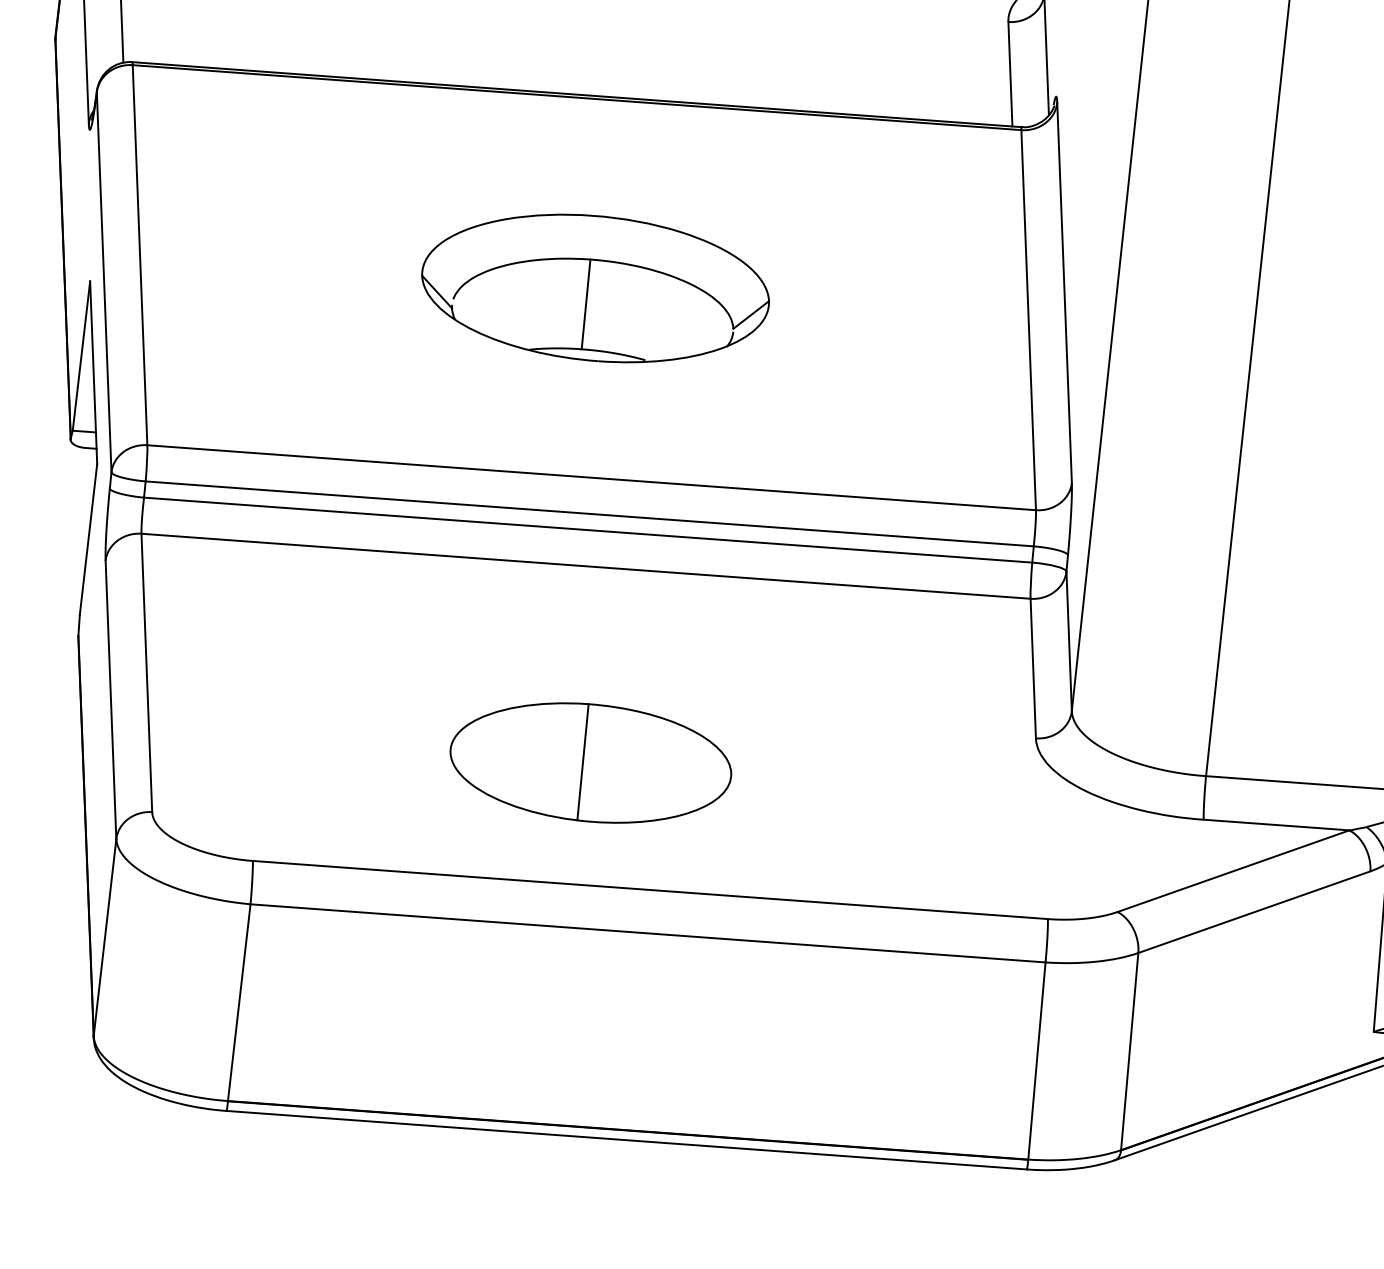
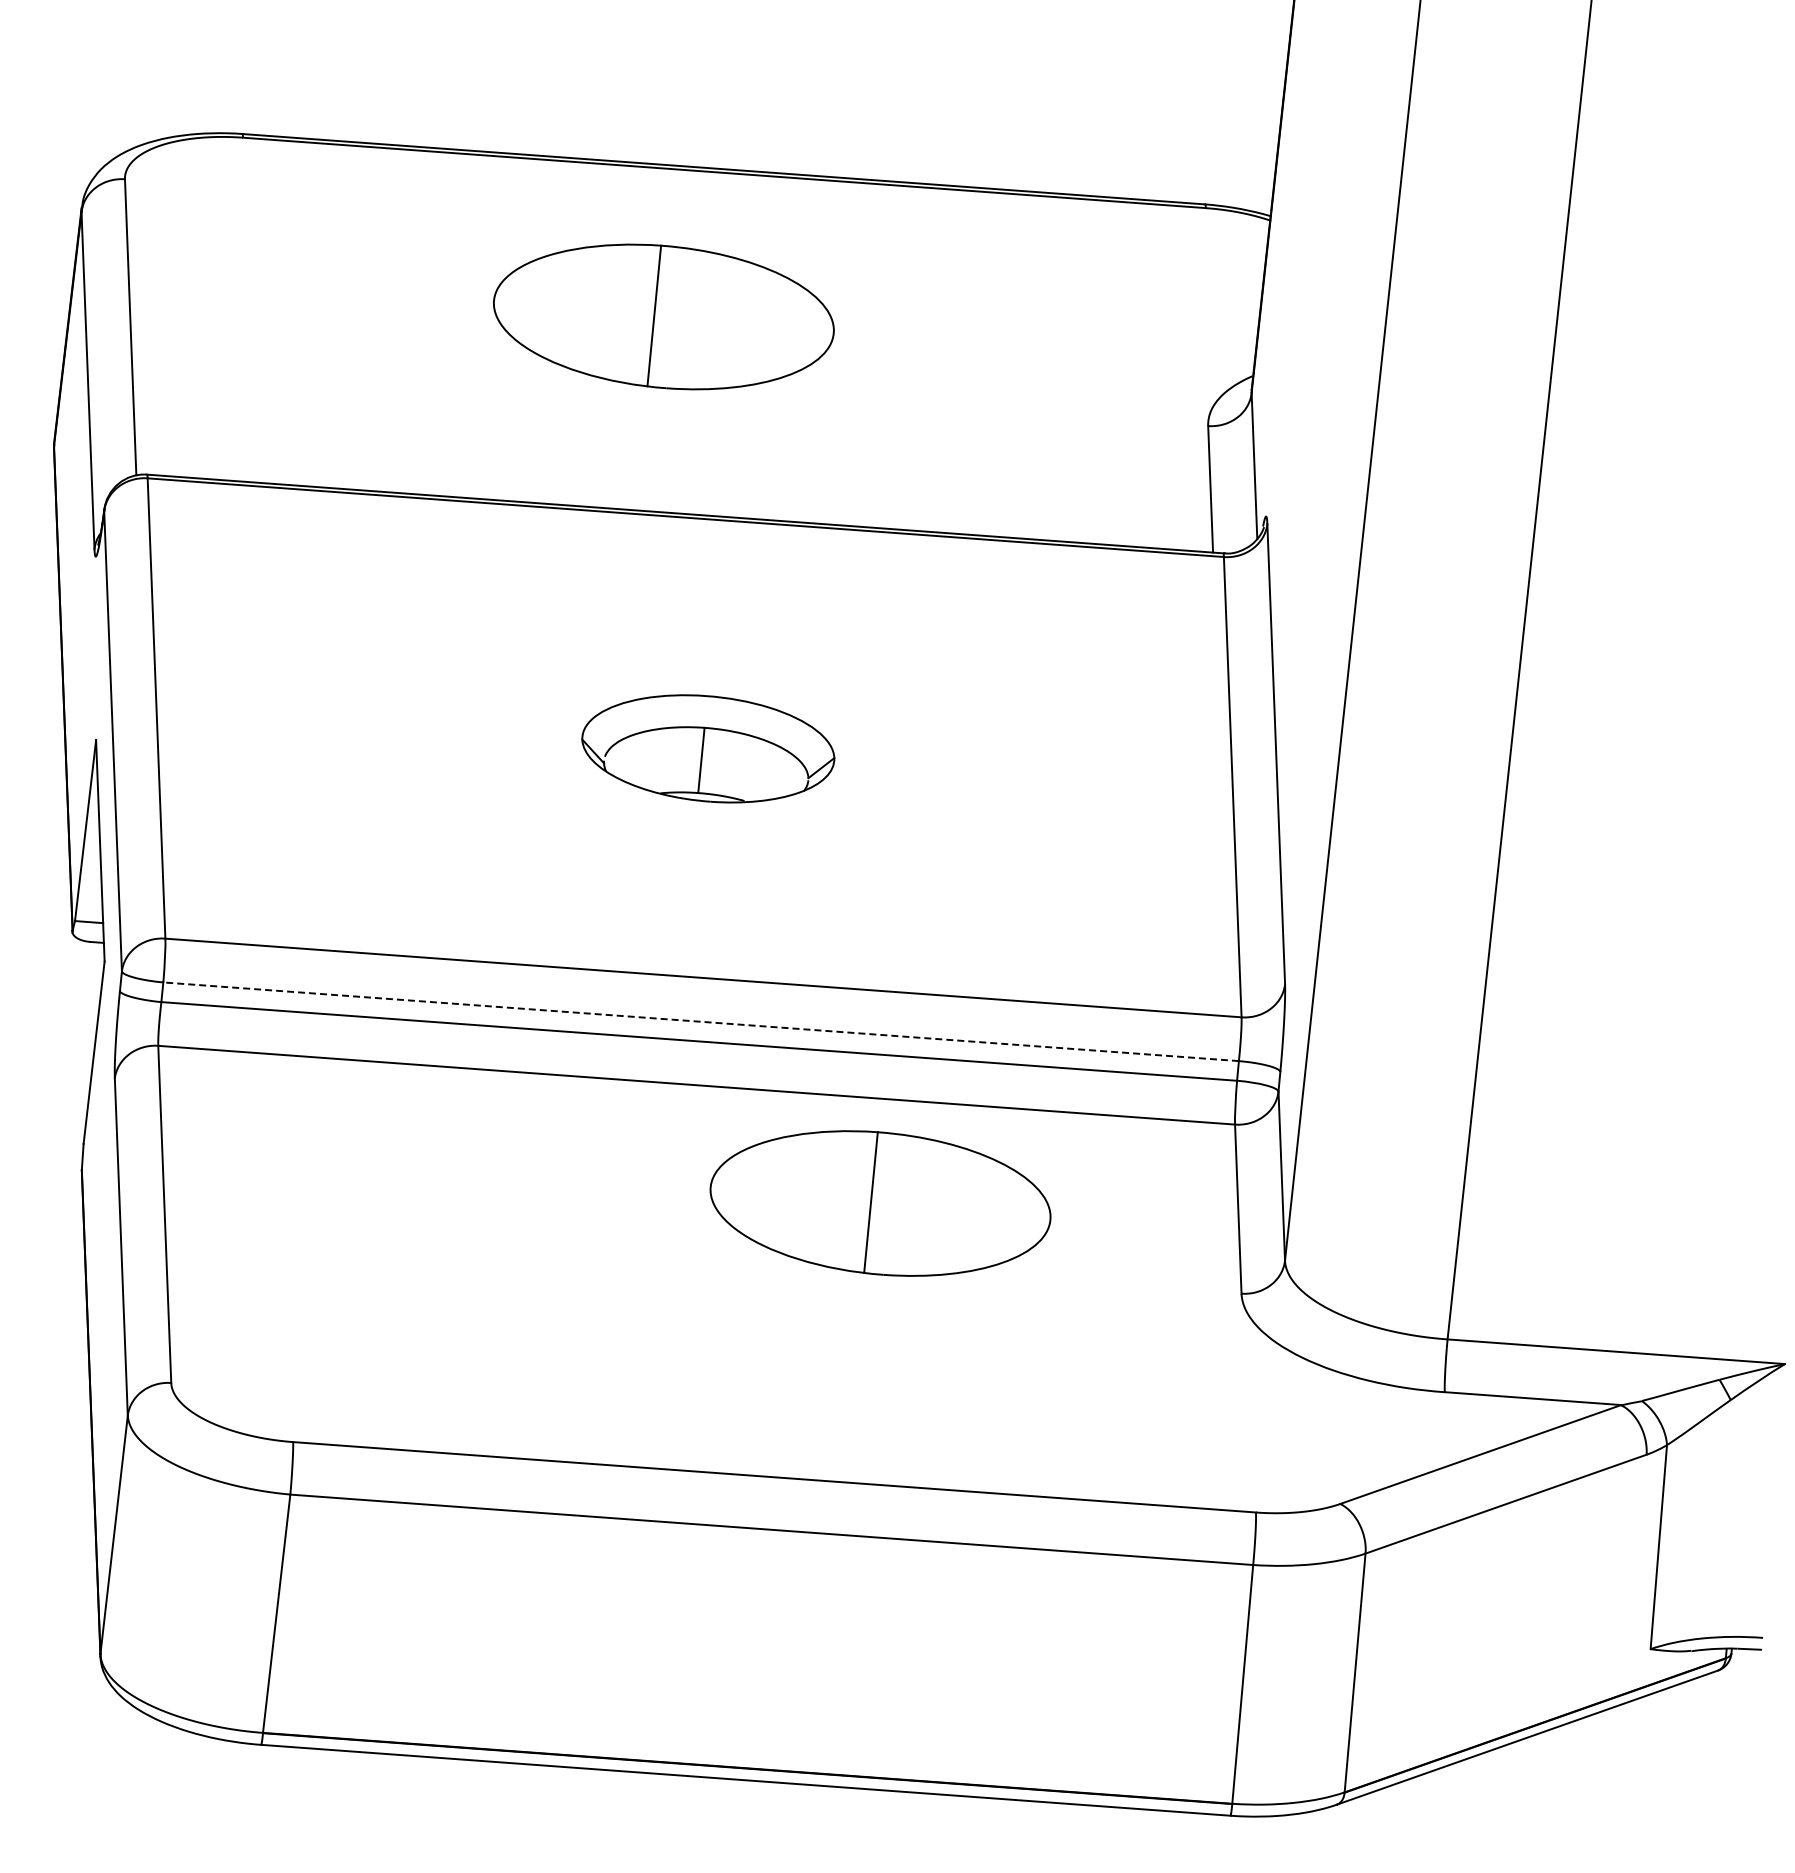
part: (595, 288) -> (708, 748), size x0.6
line: (589, 513) -> (700, 1021), solid -> dashed
part: (590, 763) -> (880, 1203), moved

